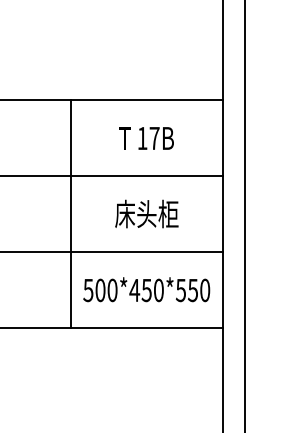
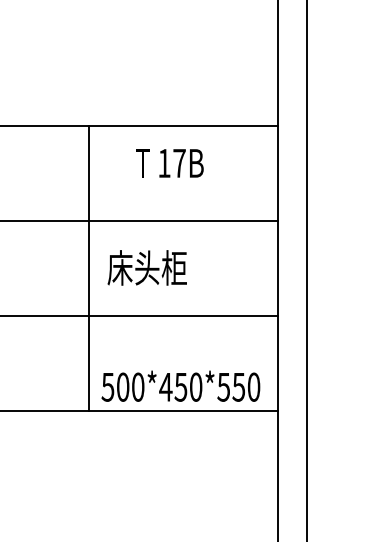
text: (146, 138) -> (169, 163), moved
text: (146, 213) -> (146, 267), moved
text: (146, 289) -> (180, 386), moved

